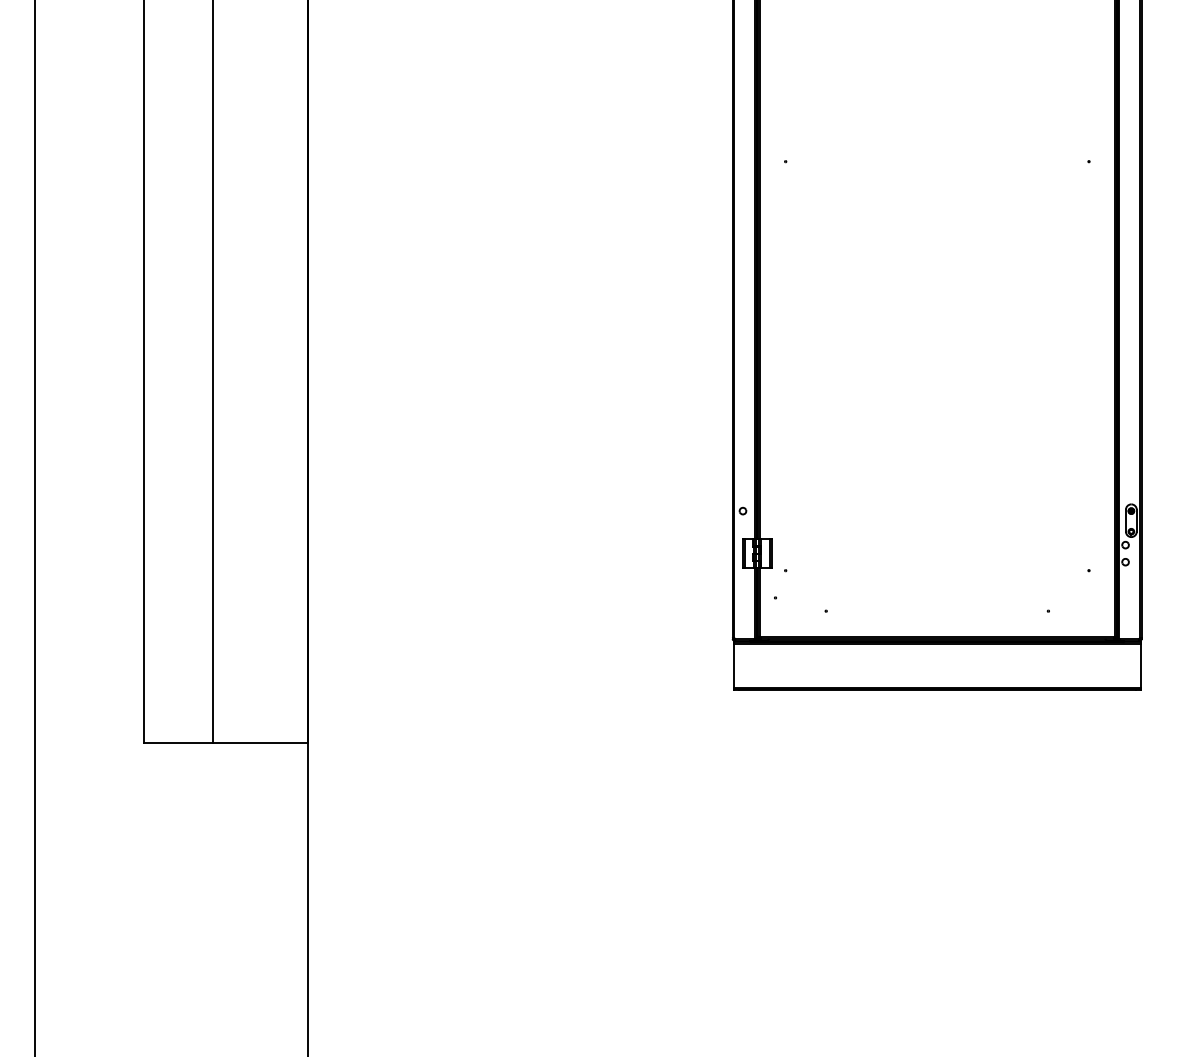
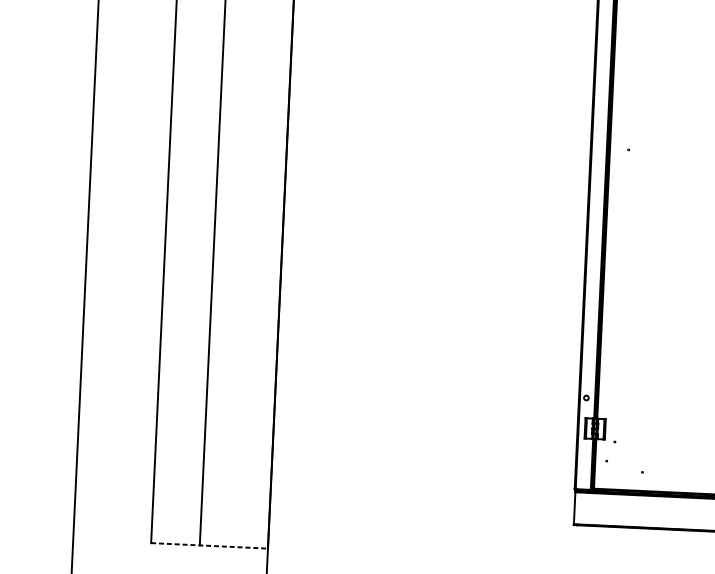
line: (226, 742) -> (209, 545), solid -> dashed

